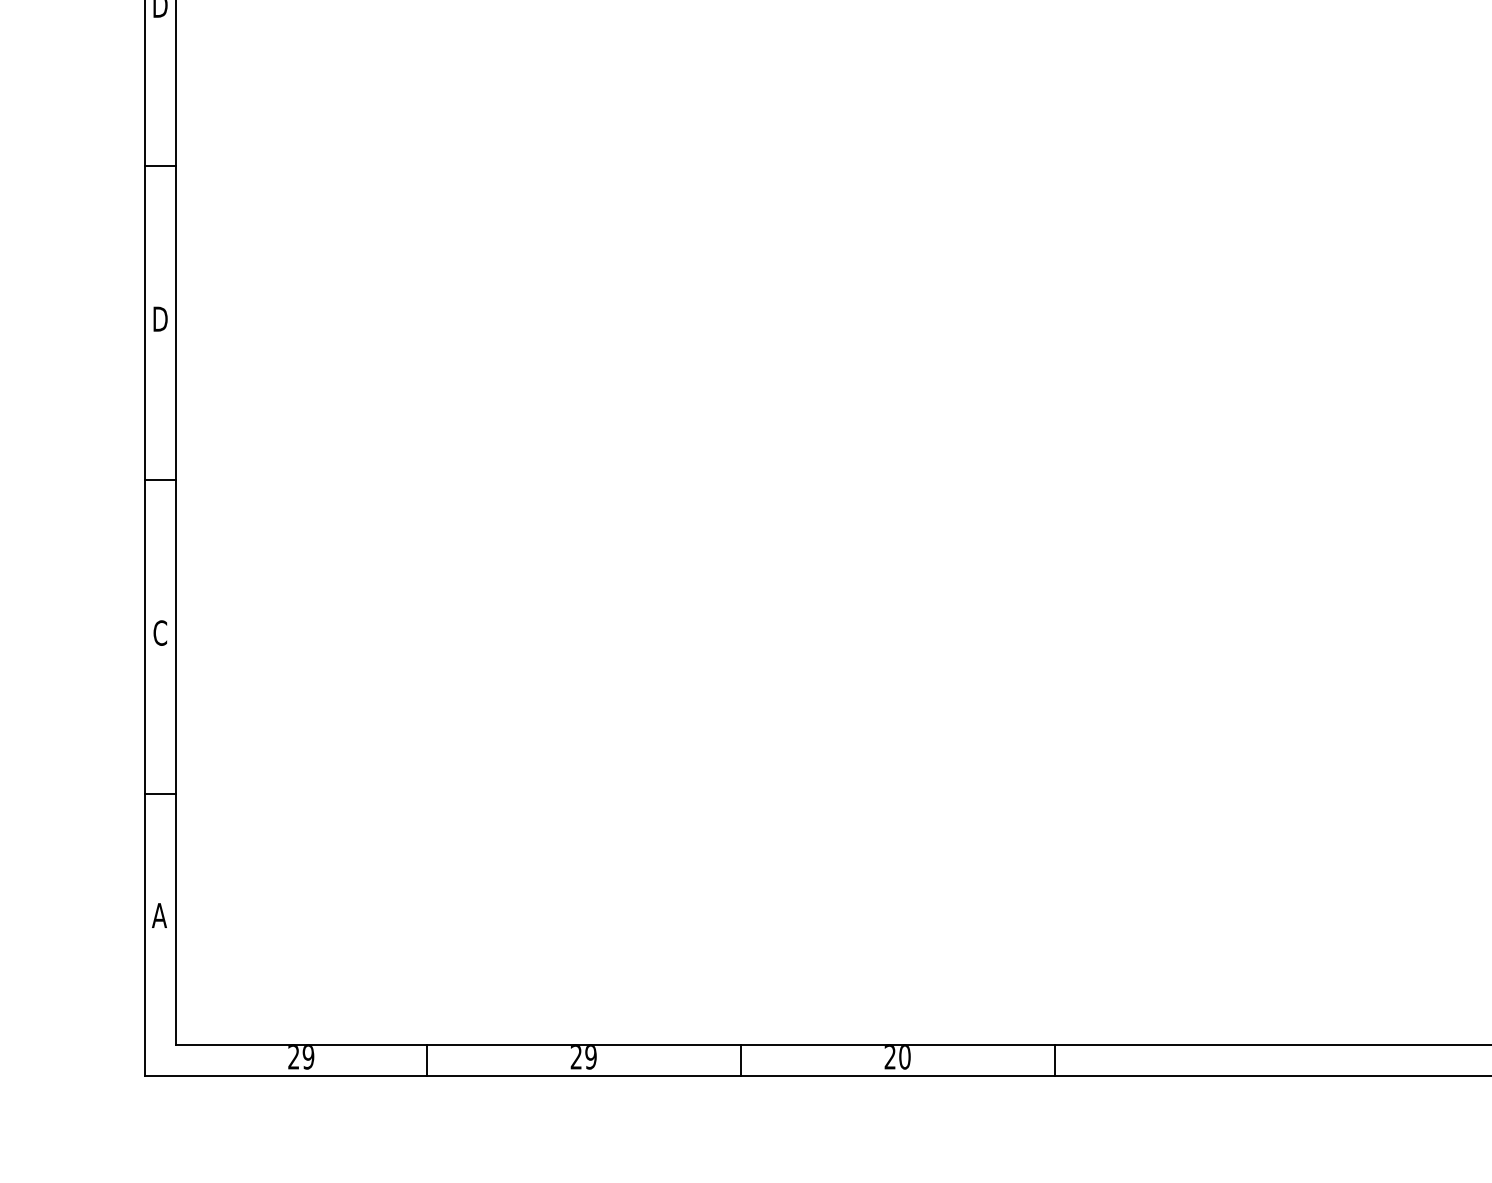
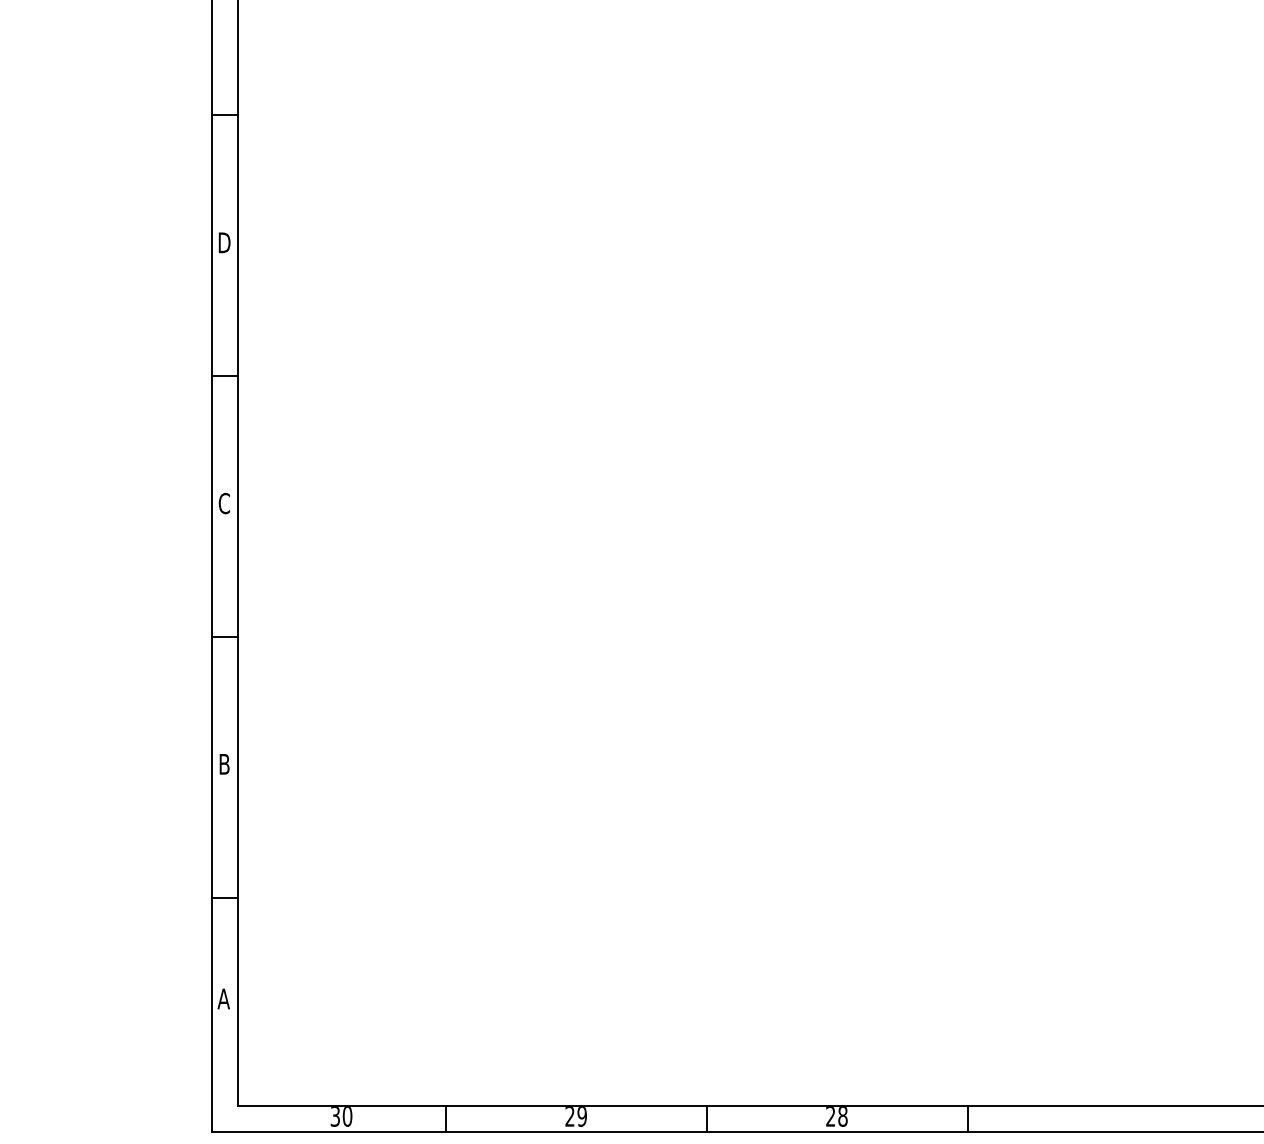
text: (160, 319) -> (224, 503), D -> C
text: (160, 632) -> (224, 763), C -> B
text: (301, 1057) -> (341, 1116), 29 -> 30
text: (904, 1057) -> (842, 1116), 20 -> 28

